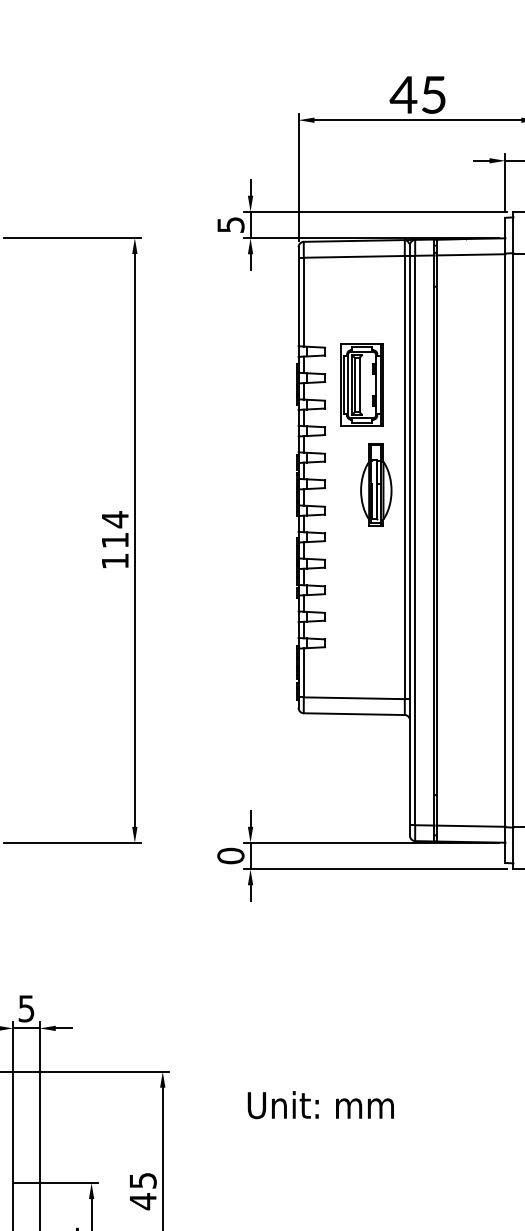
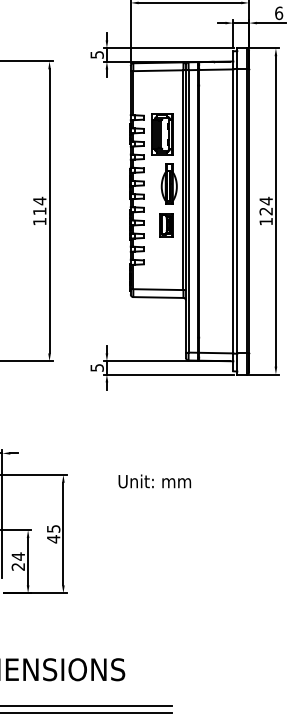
part: (370, 568) -> (166, 225), added
text: (229, 855) -> (96, 367), 0 -> 5
text: (320, 1105) -> (154, 481), moved

